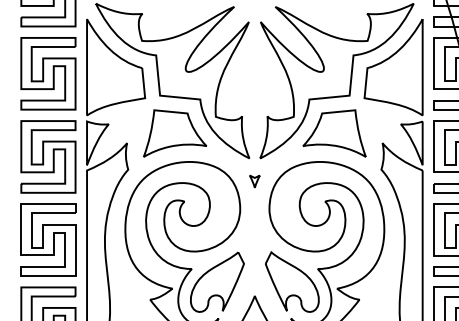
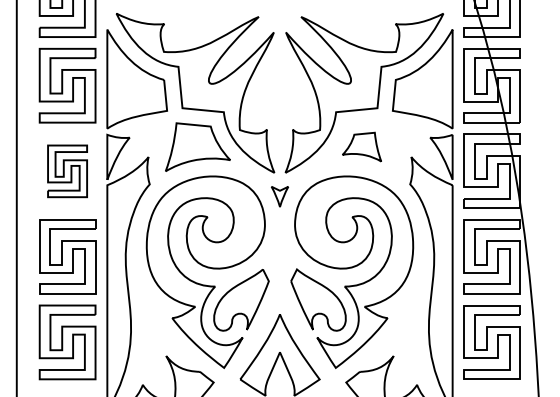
part: (334, 132) -> (361, 146), size x0.6
part: (48, 157) -> (67, 171), size x0.7
part: (254, 181) -> (279, 196), size x1.6

